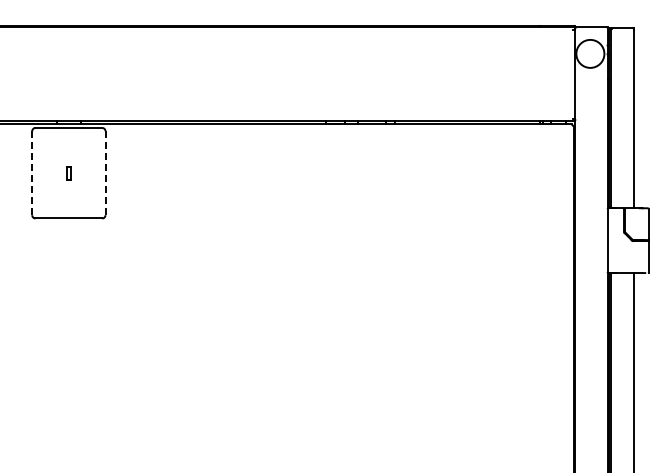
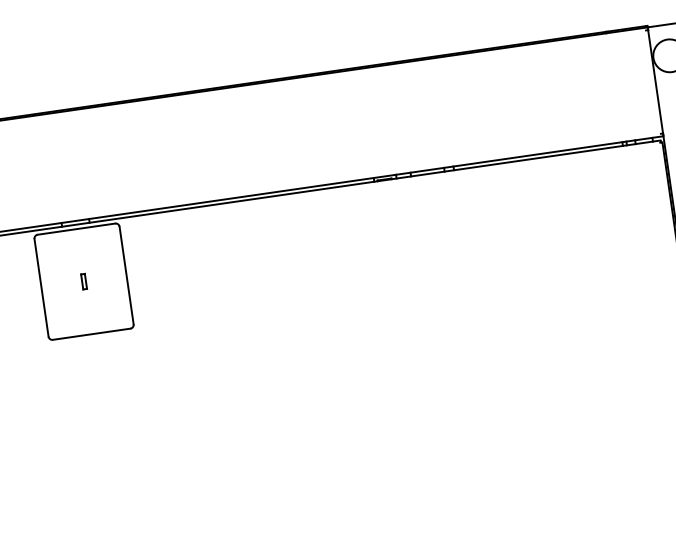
line: (105, 172) -> (126, 274), dashed -> solid
line: (32, 173) -> (41, 288), dashed -> solid

